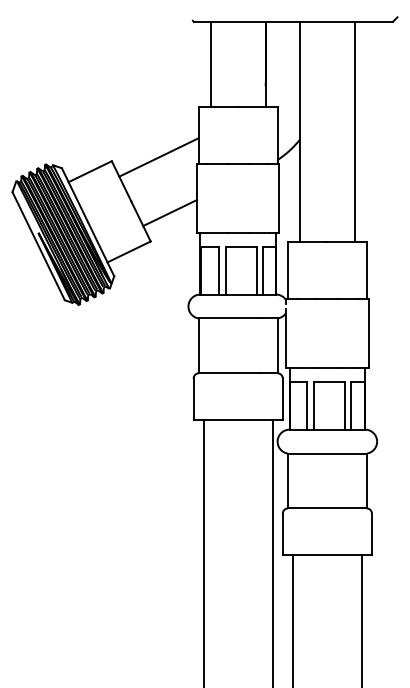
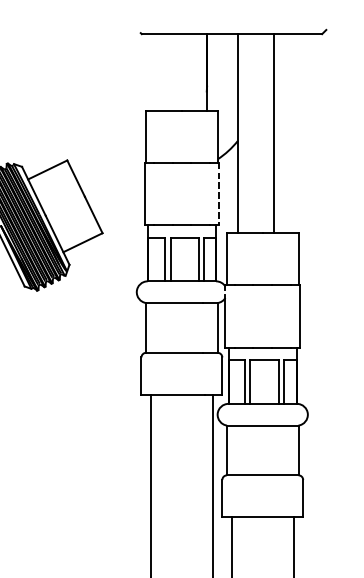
line: (210, 63) -> (156, 71), removed
line: (354, 131) -> (273, 133), moved
line: (158, 157) -> (109, 157), removed
line: (279, 198) -> (219, 194), solid -> dashed
line: (170, 212) -> (120, 206), removed

